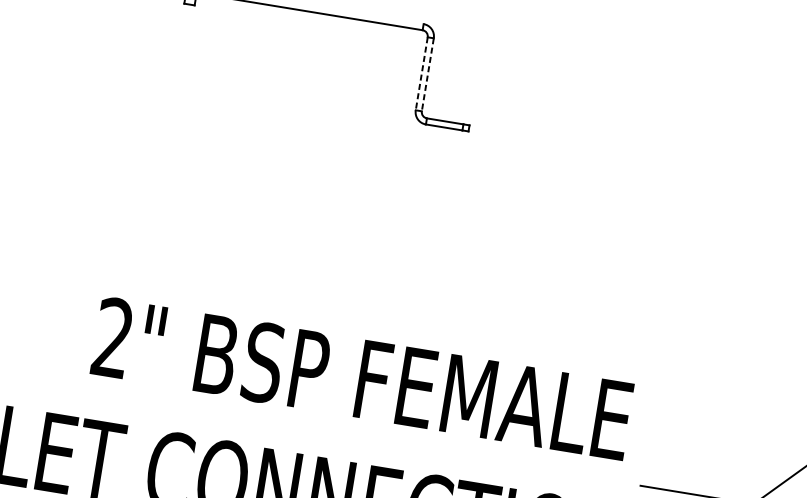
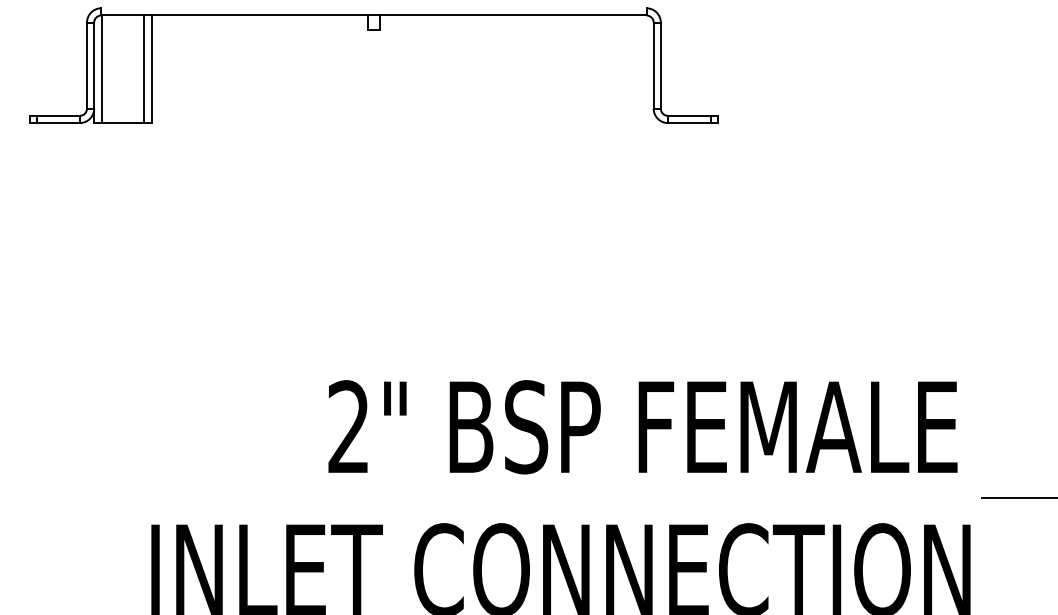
line: (421, 74) -> (653, 66), dashed -> solid
line: (427, 75) -> (660, 66), dashed -> solid

